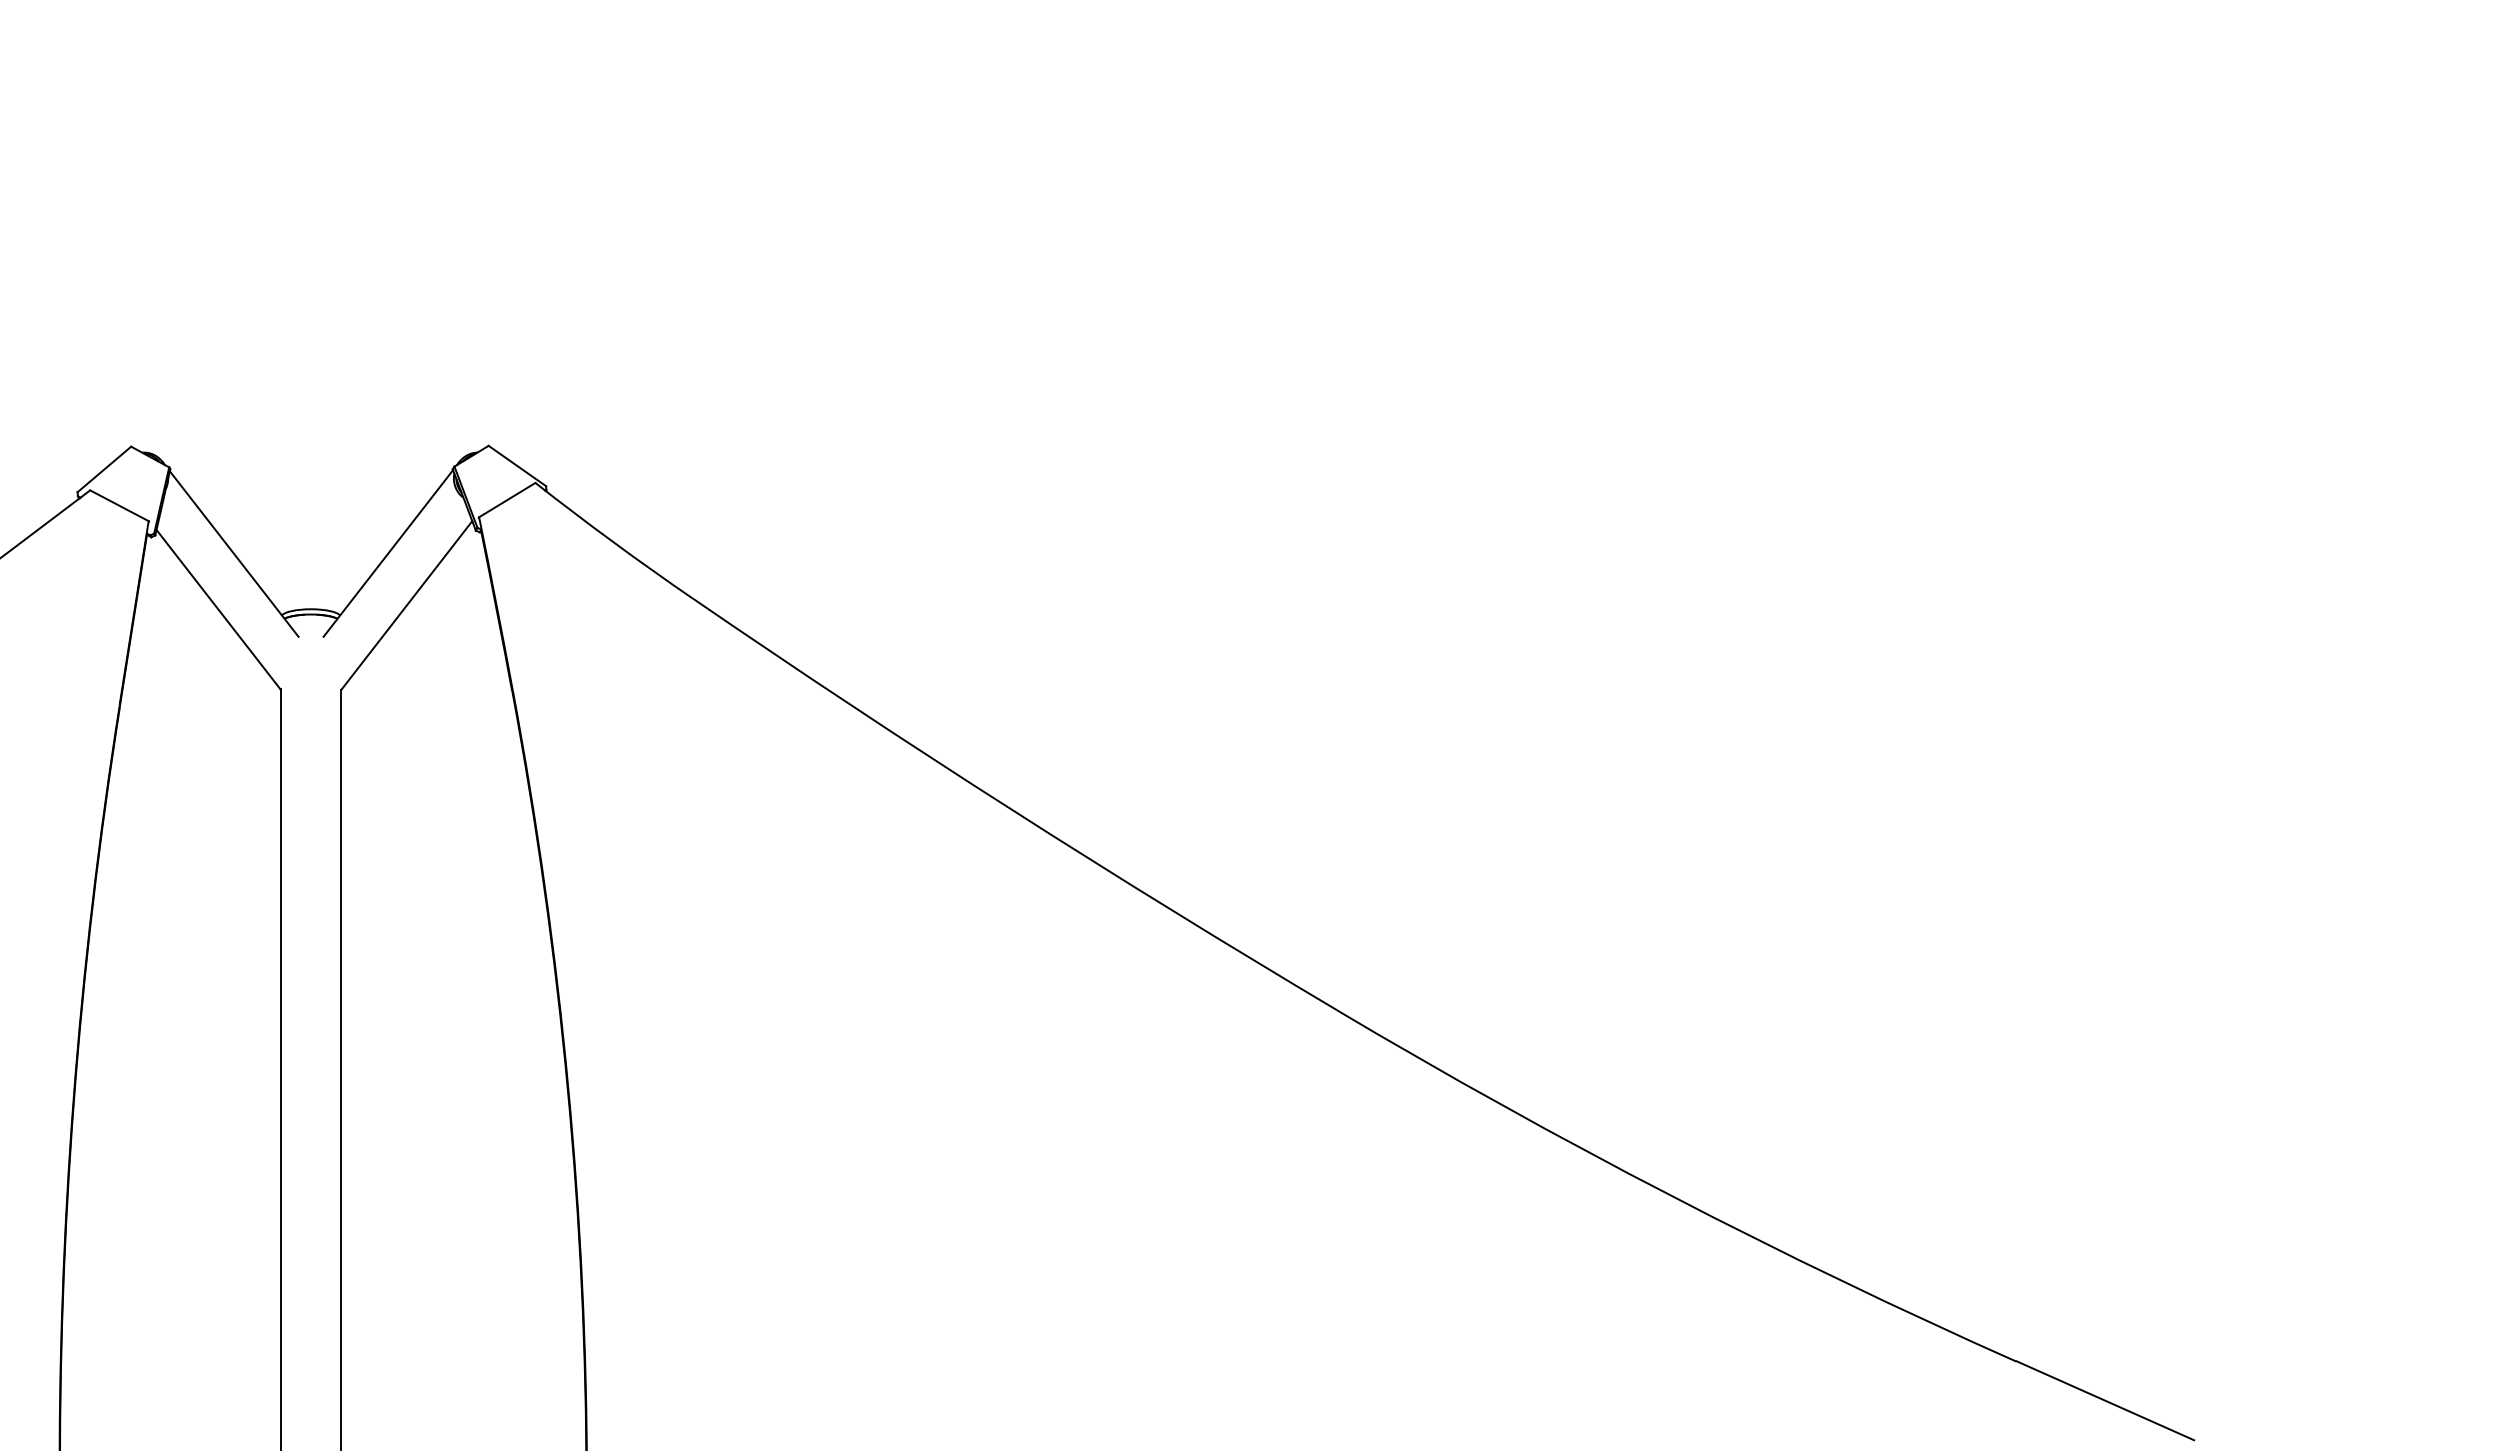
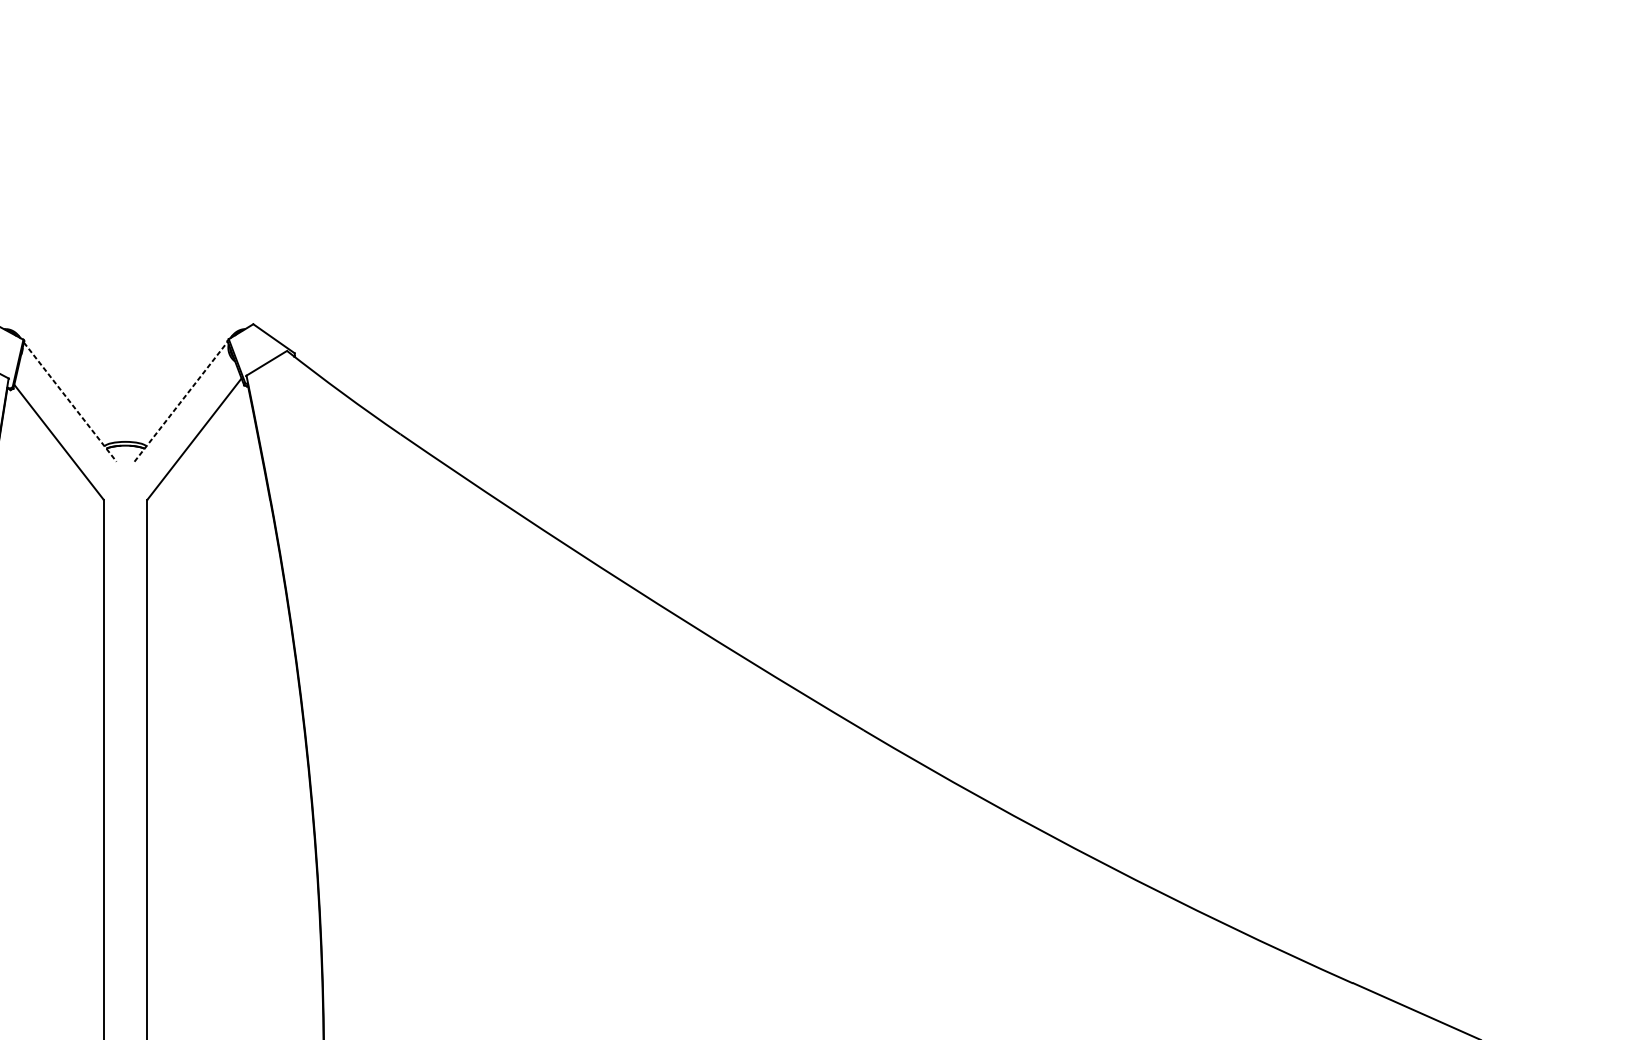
line: (388, 553) -> (181, 401), solid -> dashed
line: (234, 554) -> (70, 402), solid -> dashed

